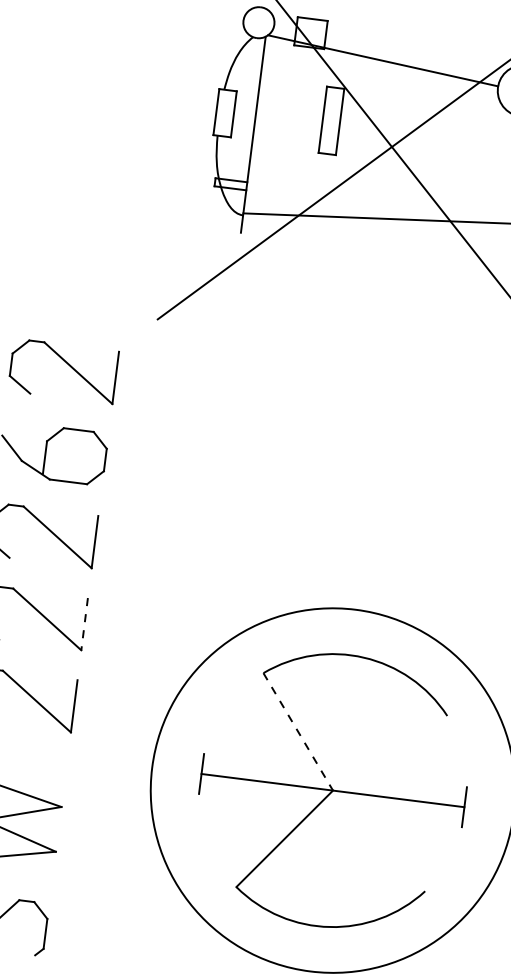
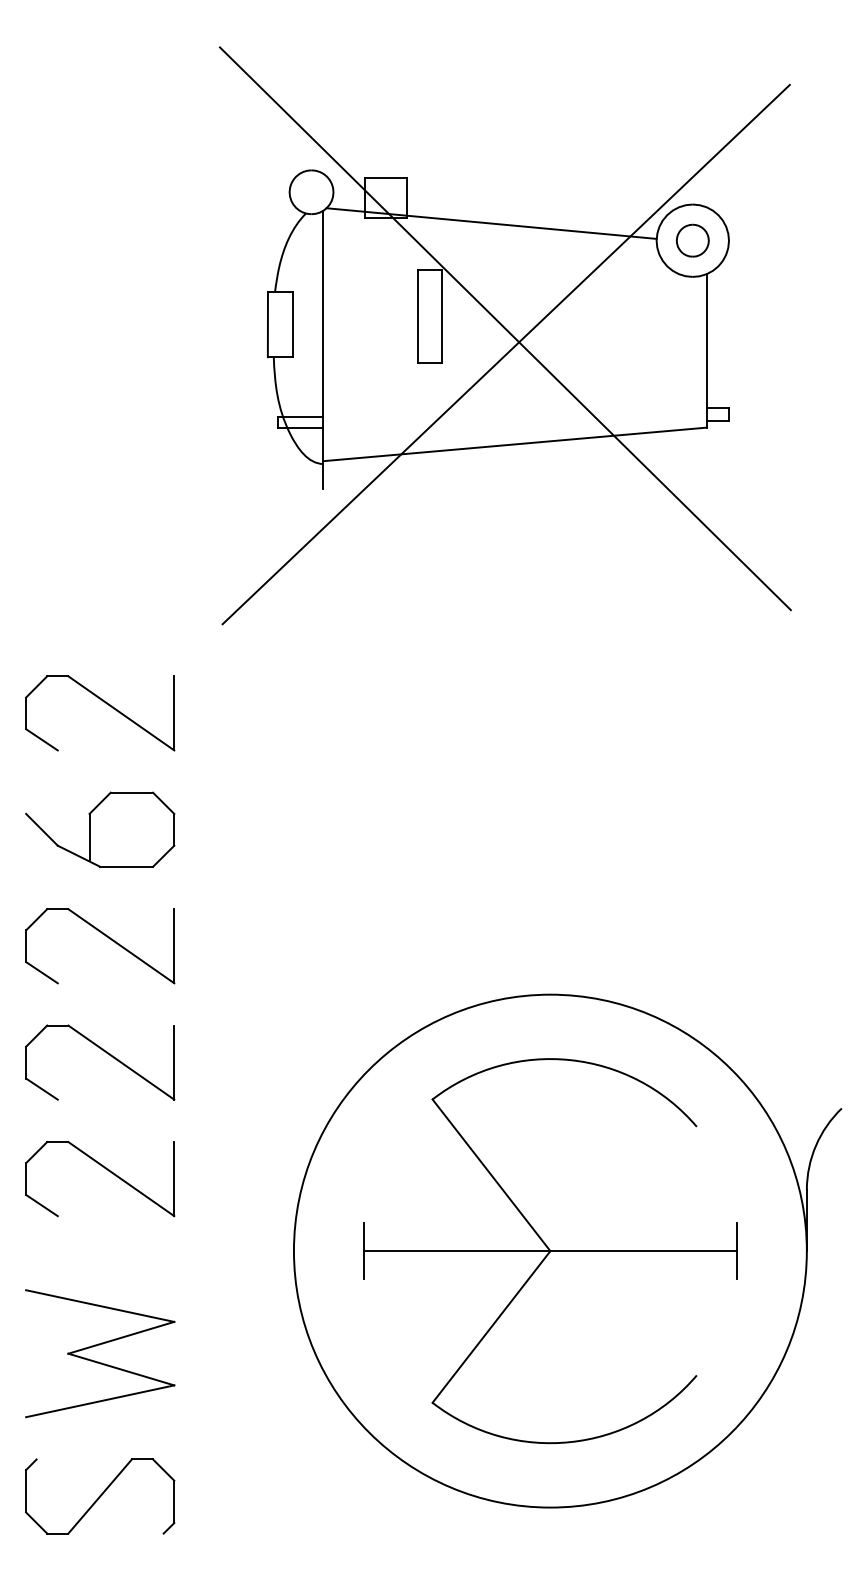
line: (84, 624) -> (174, 1063), dashed -> solid
line: (298, 732) -> (491, 1175), dashed -> solid

